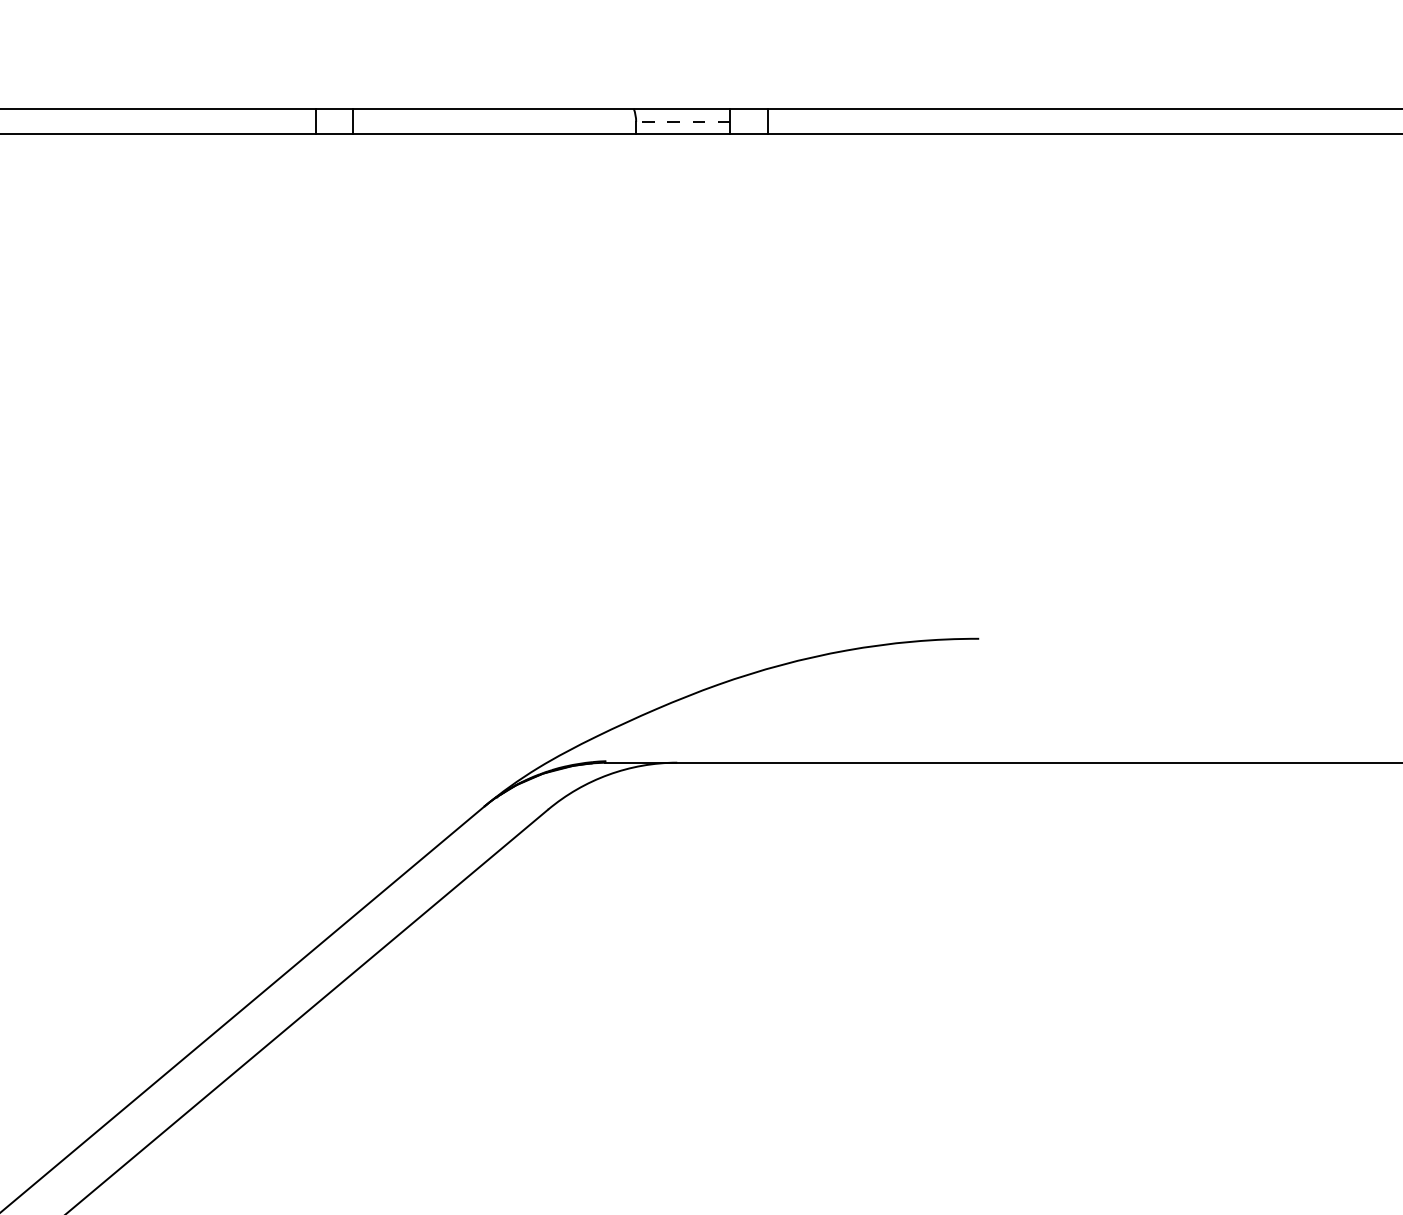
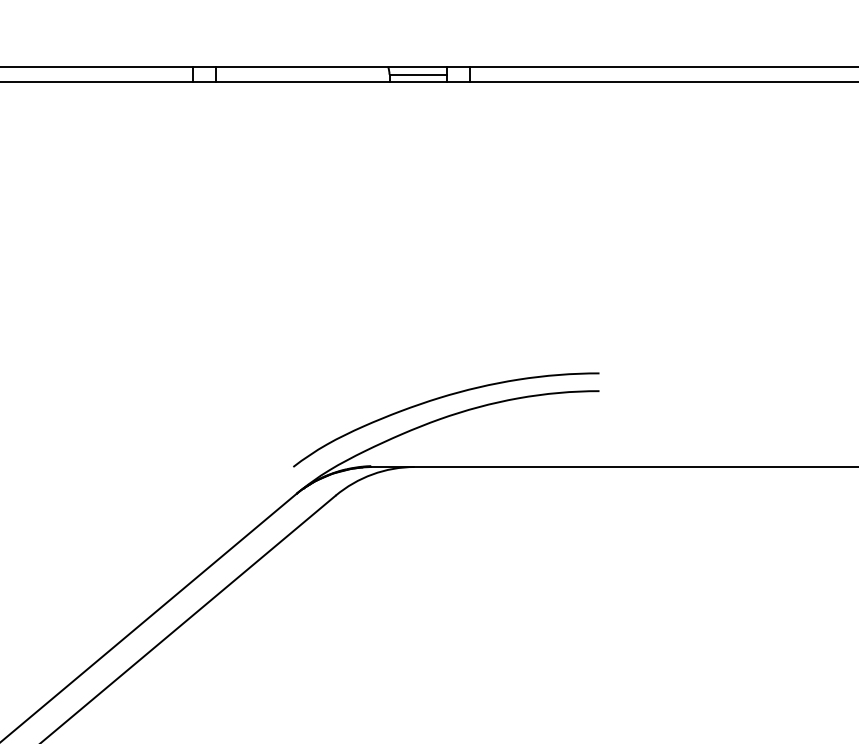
line: (683, 121) -> (418, 74), dashed -> solid
curve: (716, 652) -> (438, 399), added

